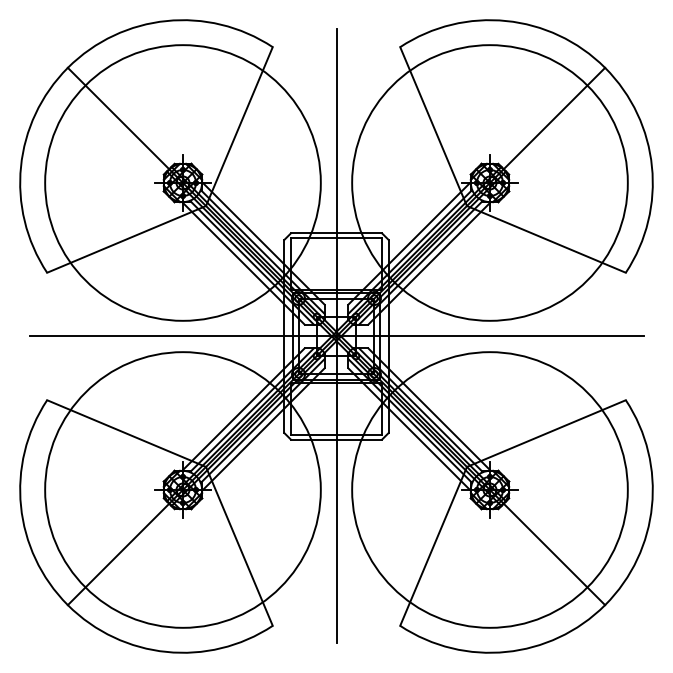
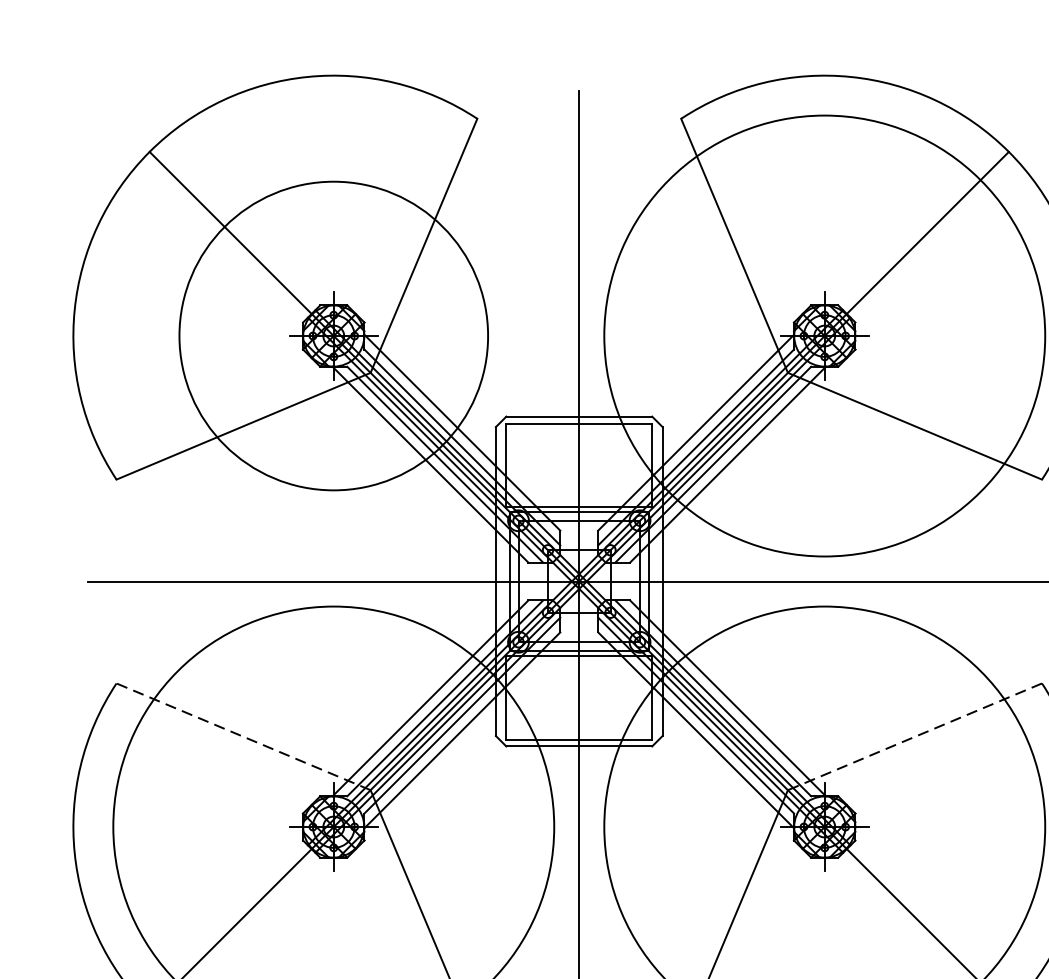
circle: (182, 182) -> (332, 335), size x0.7
line: (126, 433) -> (243, 736), solid -> dashed
line: (545, 433) -> (913, 736), solid -> dashed

